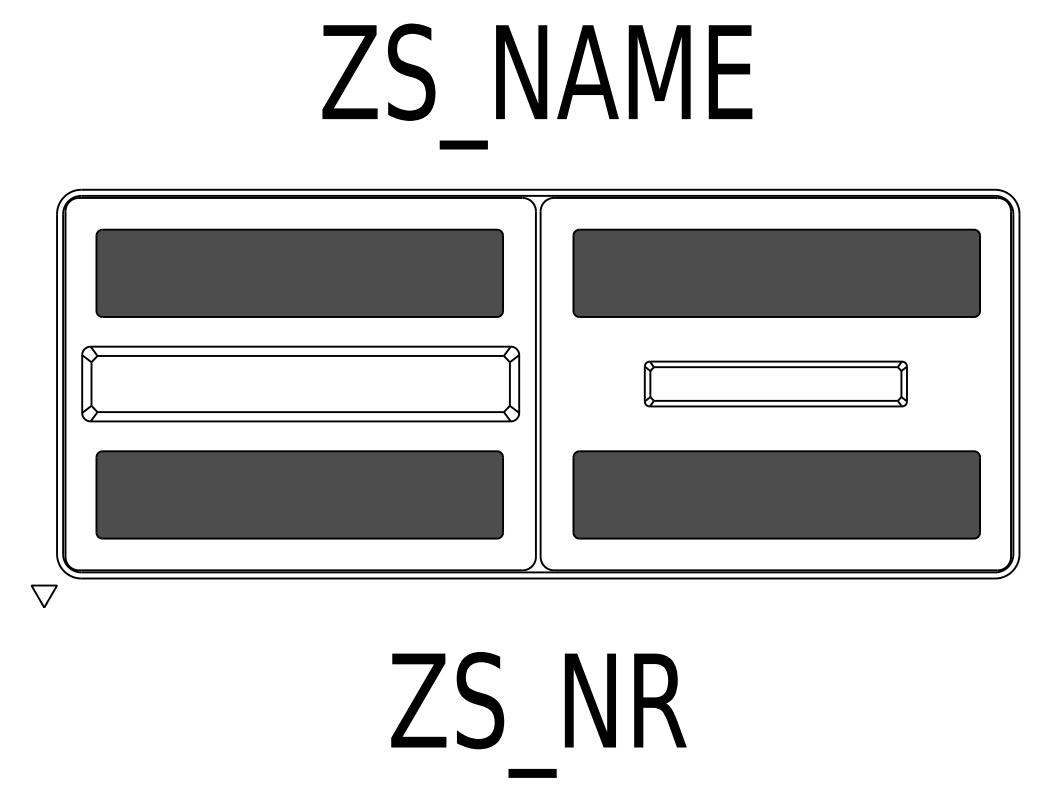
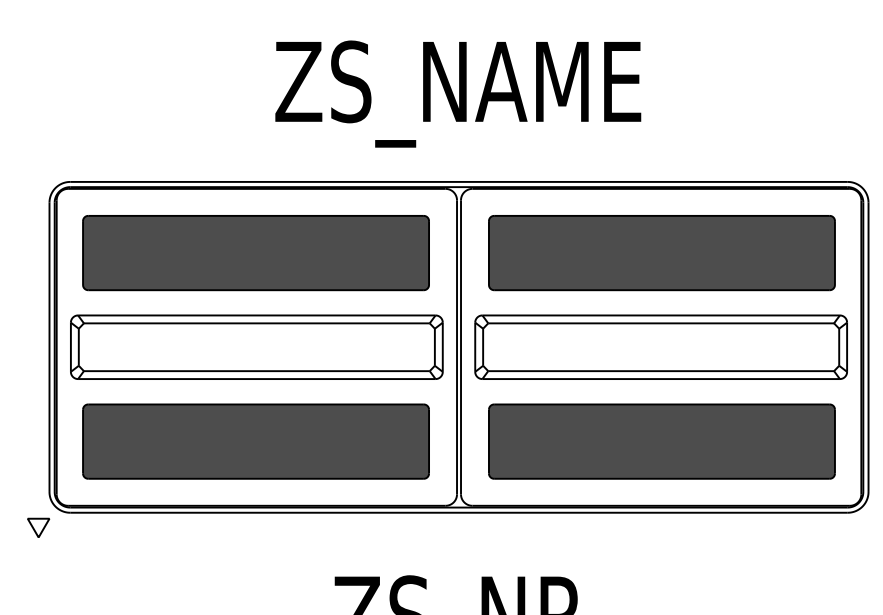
part: (775, 383) -> (660, 346), size x1.67

